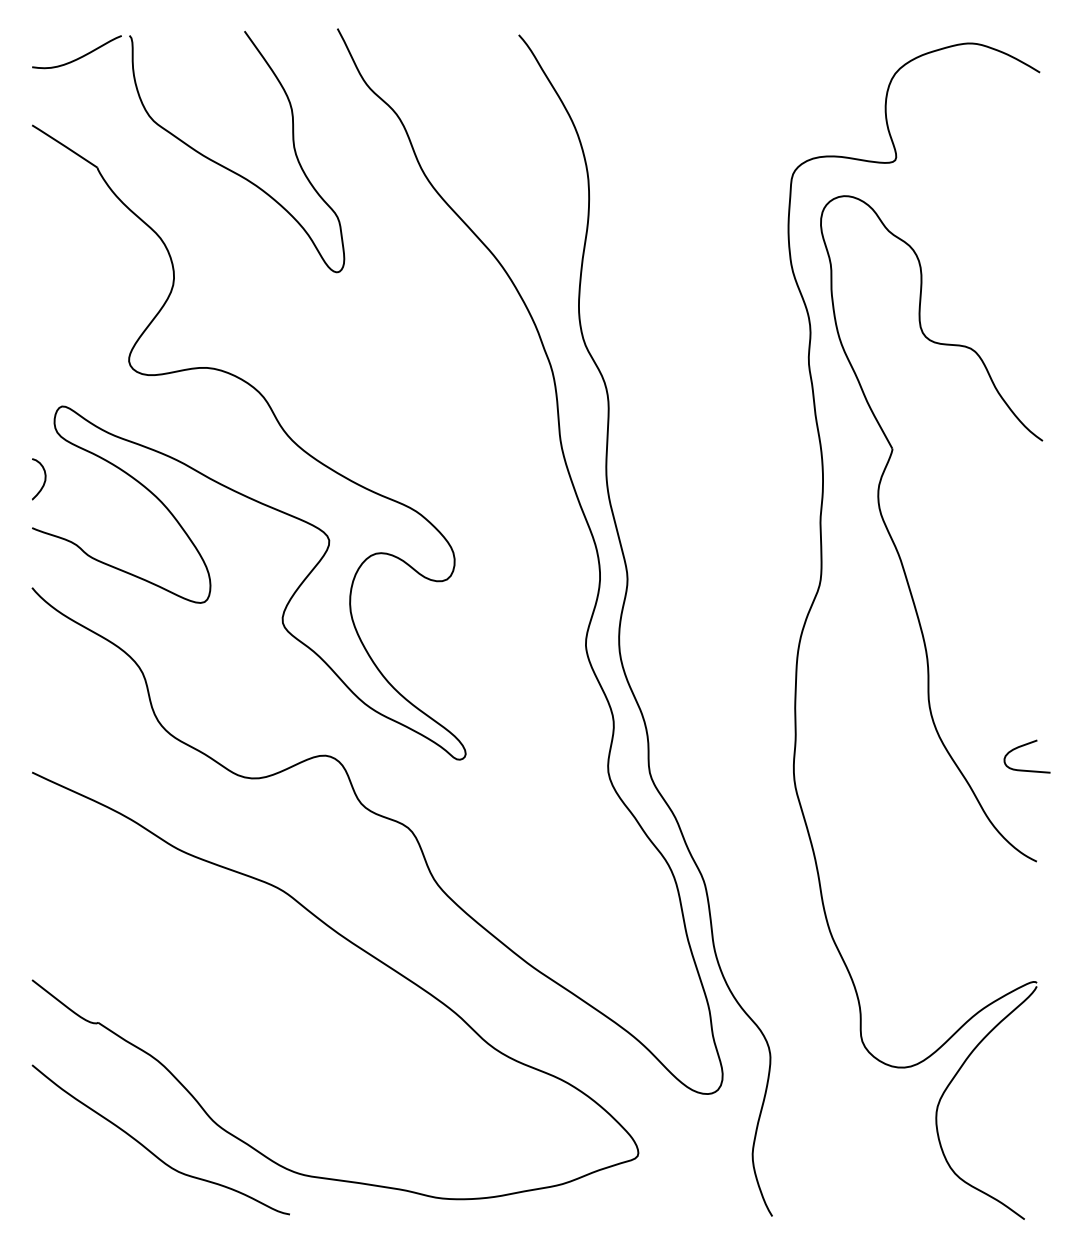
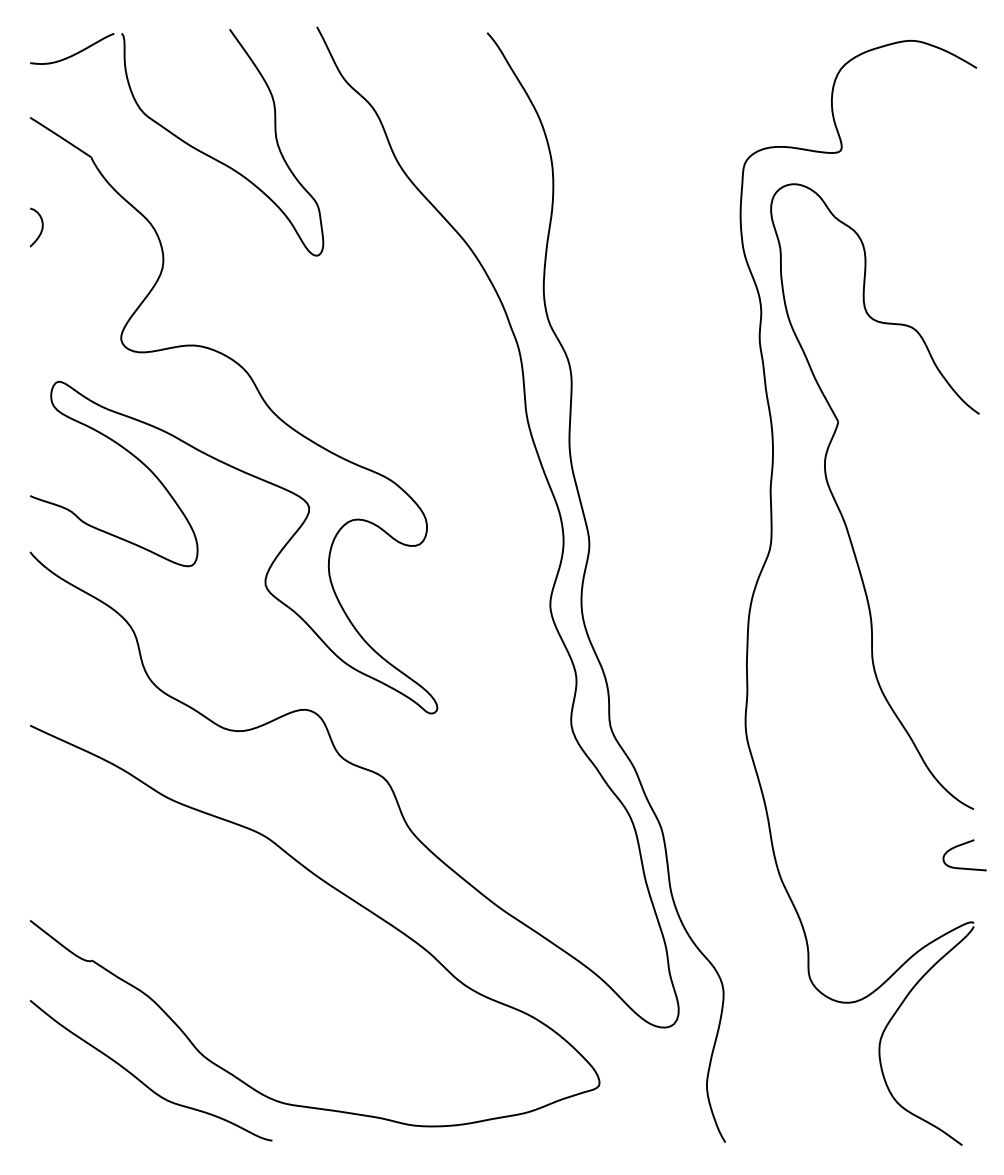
curve: (44, 479) -> (41, 227), moved
curve: (1021, 747) -> (959, 846), moved

